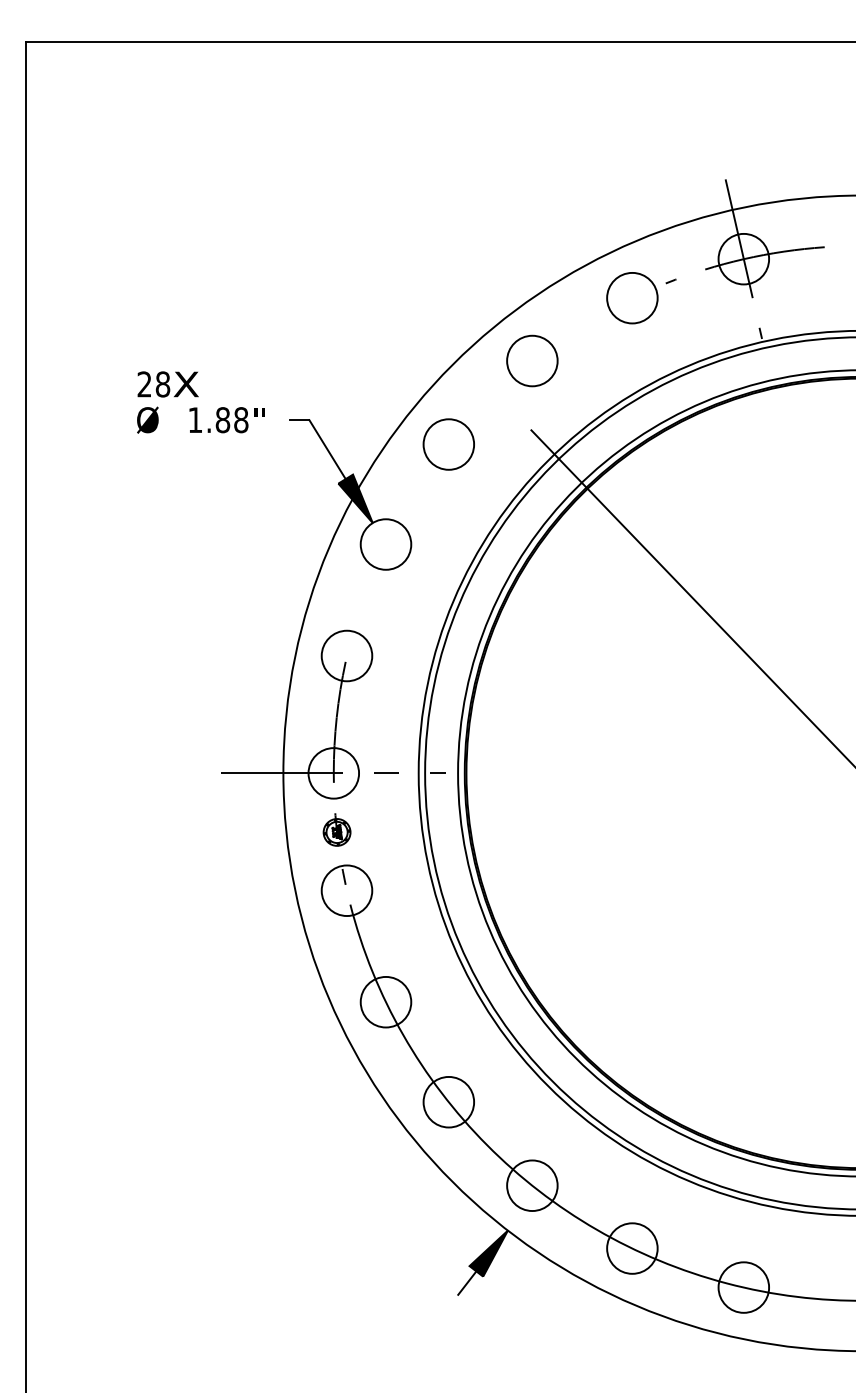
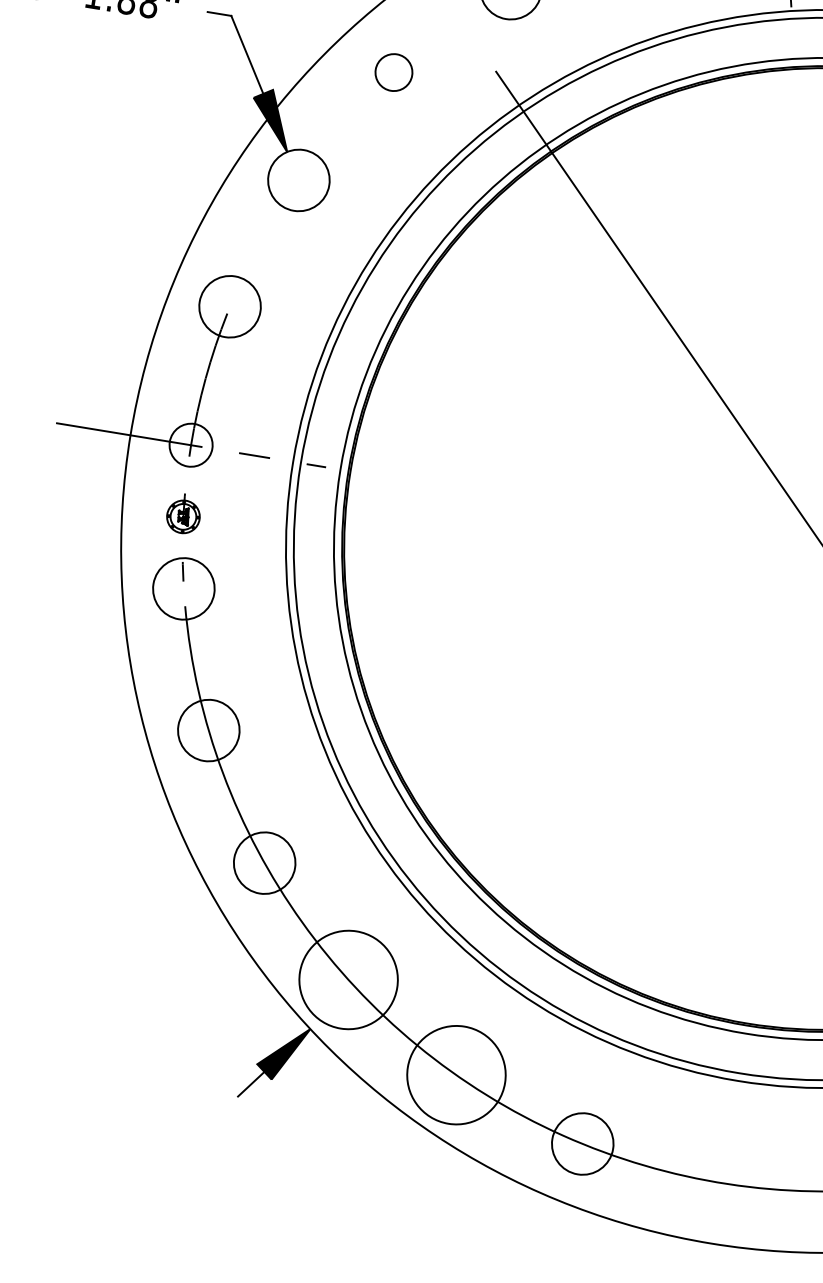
circle: (448, 444) -> (393, 72), size x0.6
circle: (333, 773) -> (190, 445), size x0.7
circle: (532, 1185) -> (348, 979), size x1.6
circle: (632, 1248) -> (456, 1075), size x1.6

